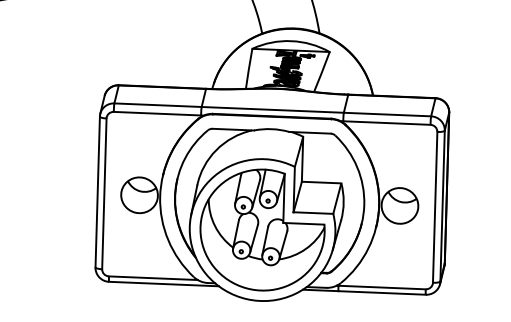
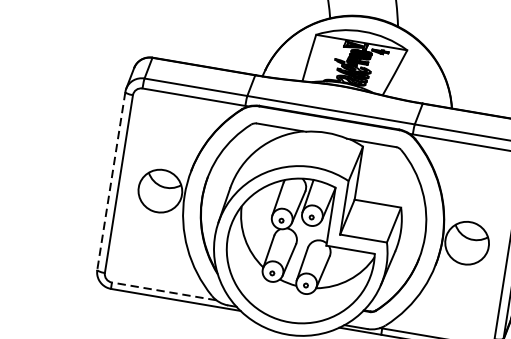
line: (97, 192) -> (111, 181), solid -> dashed
line: (152, 278) -> (163, 291), solid -> dashed

